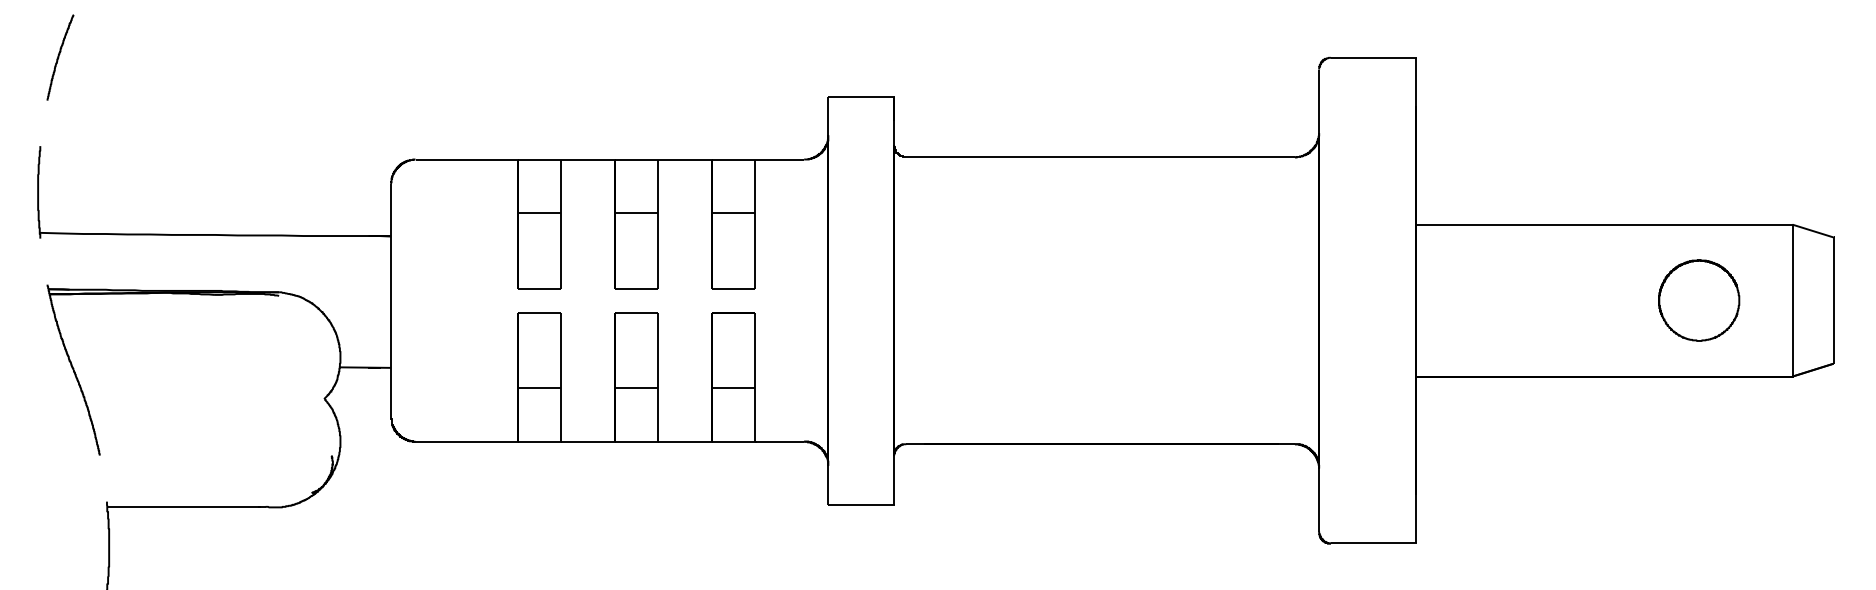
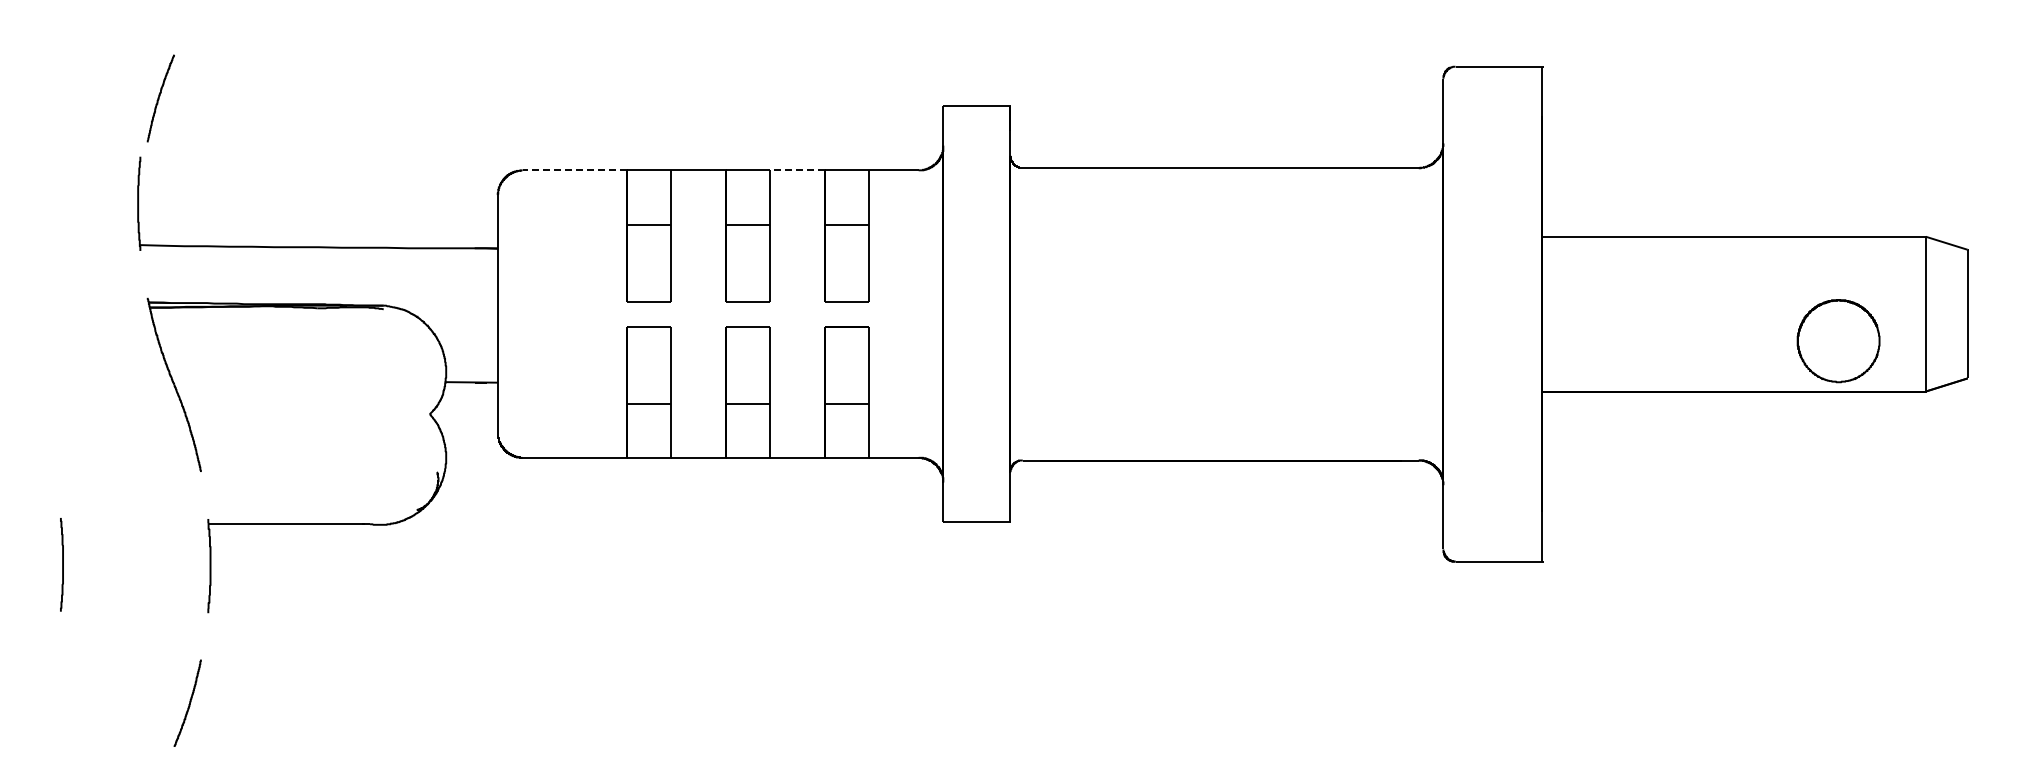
curve: (59, 57) -> (159, 98), moved
line: (466, 159) -> (574, 170), solid -> dashed
line: (685, 159) -> (797, 170), solid -> dashed
part: (1699, 300) -> (1838, 341), moved

